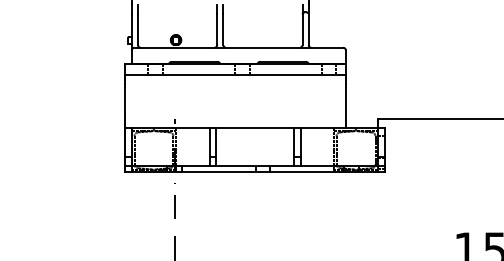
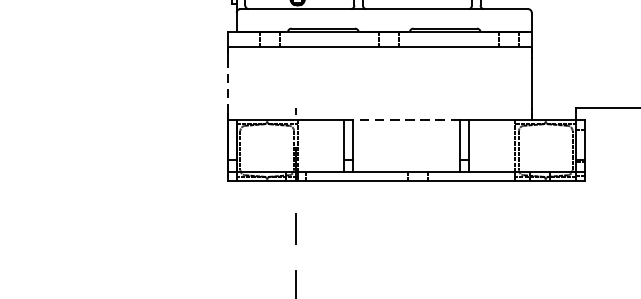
line: (125, 102) -> (227, 84), solid -> dashed
line: (255, 128) -> (407, 120), solid -> dashed

